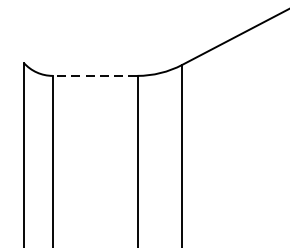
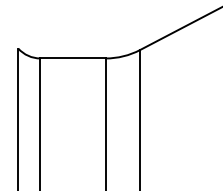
line: (95, 75) -> (73, 58), dashed -> solid

